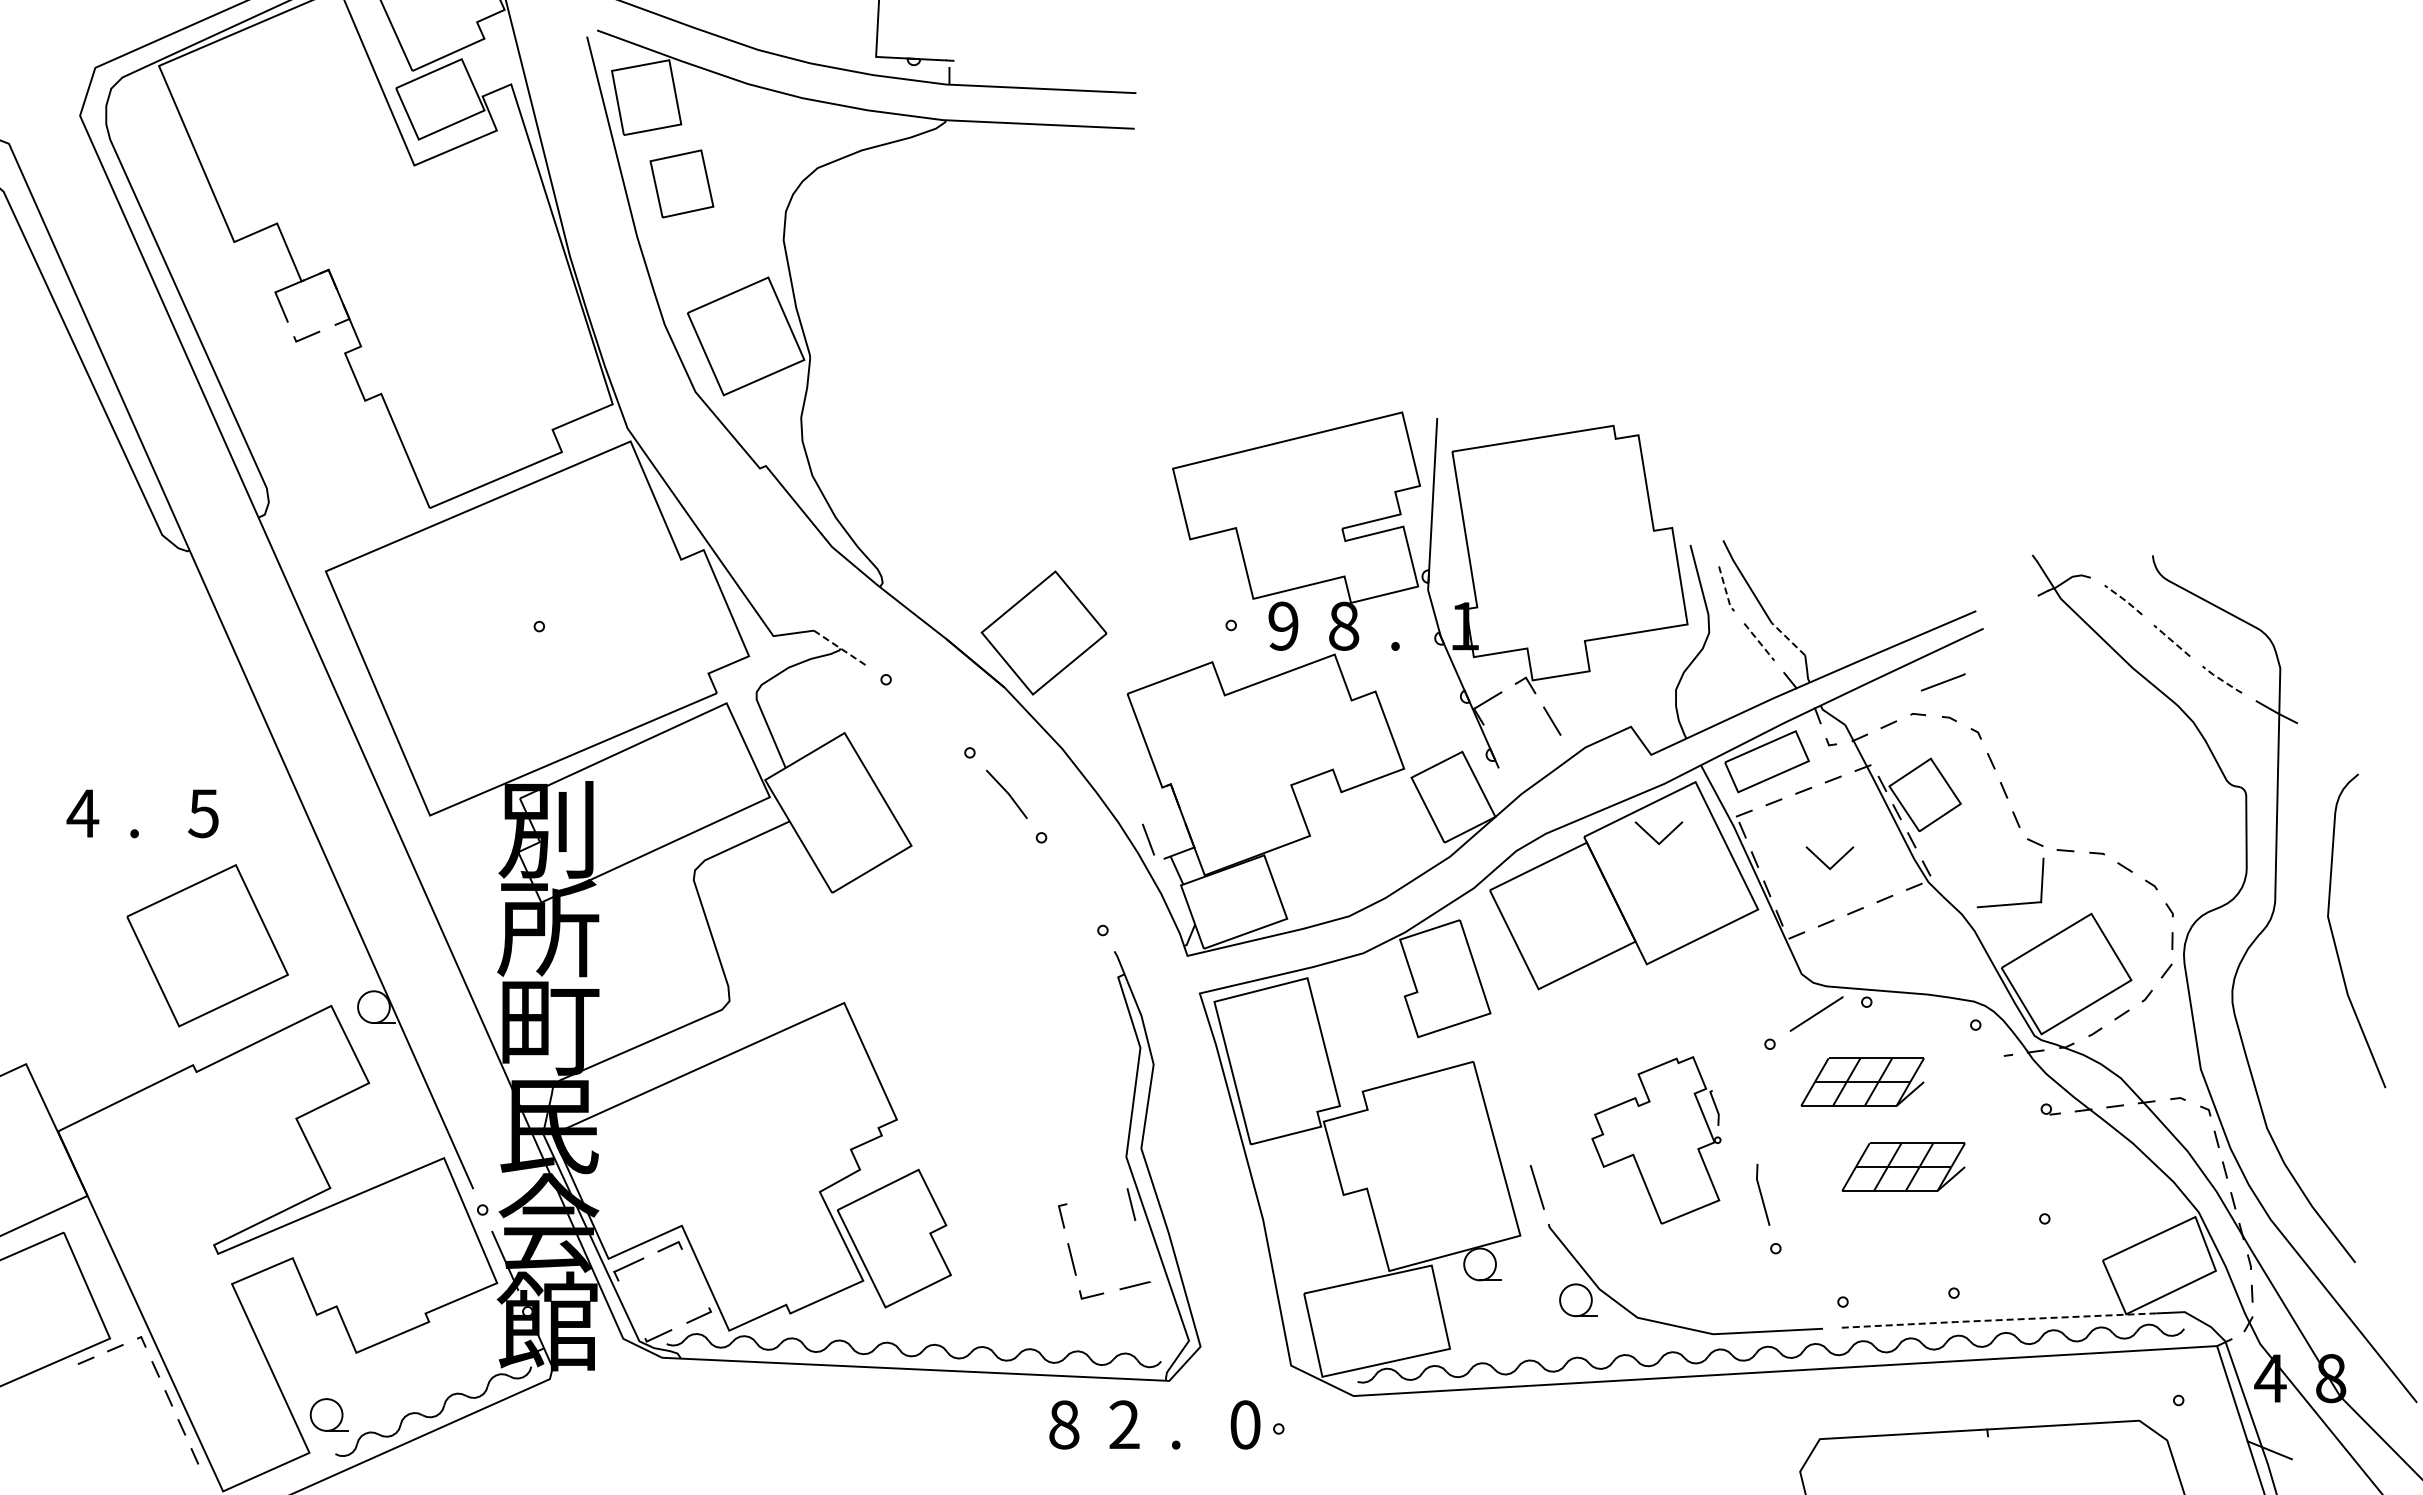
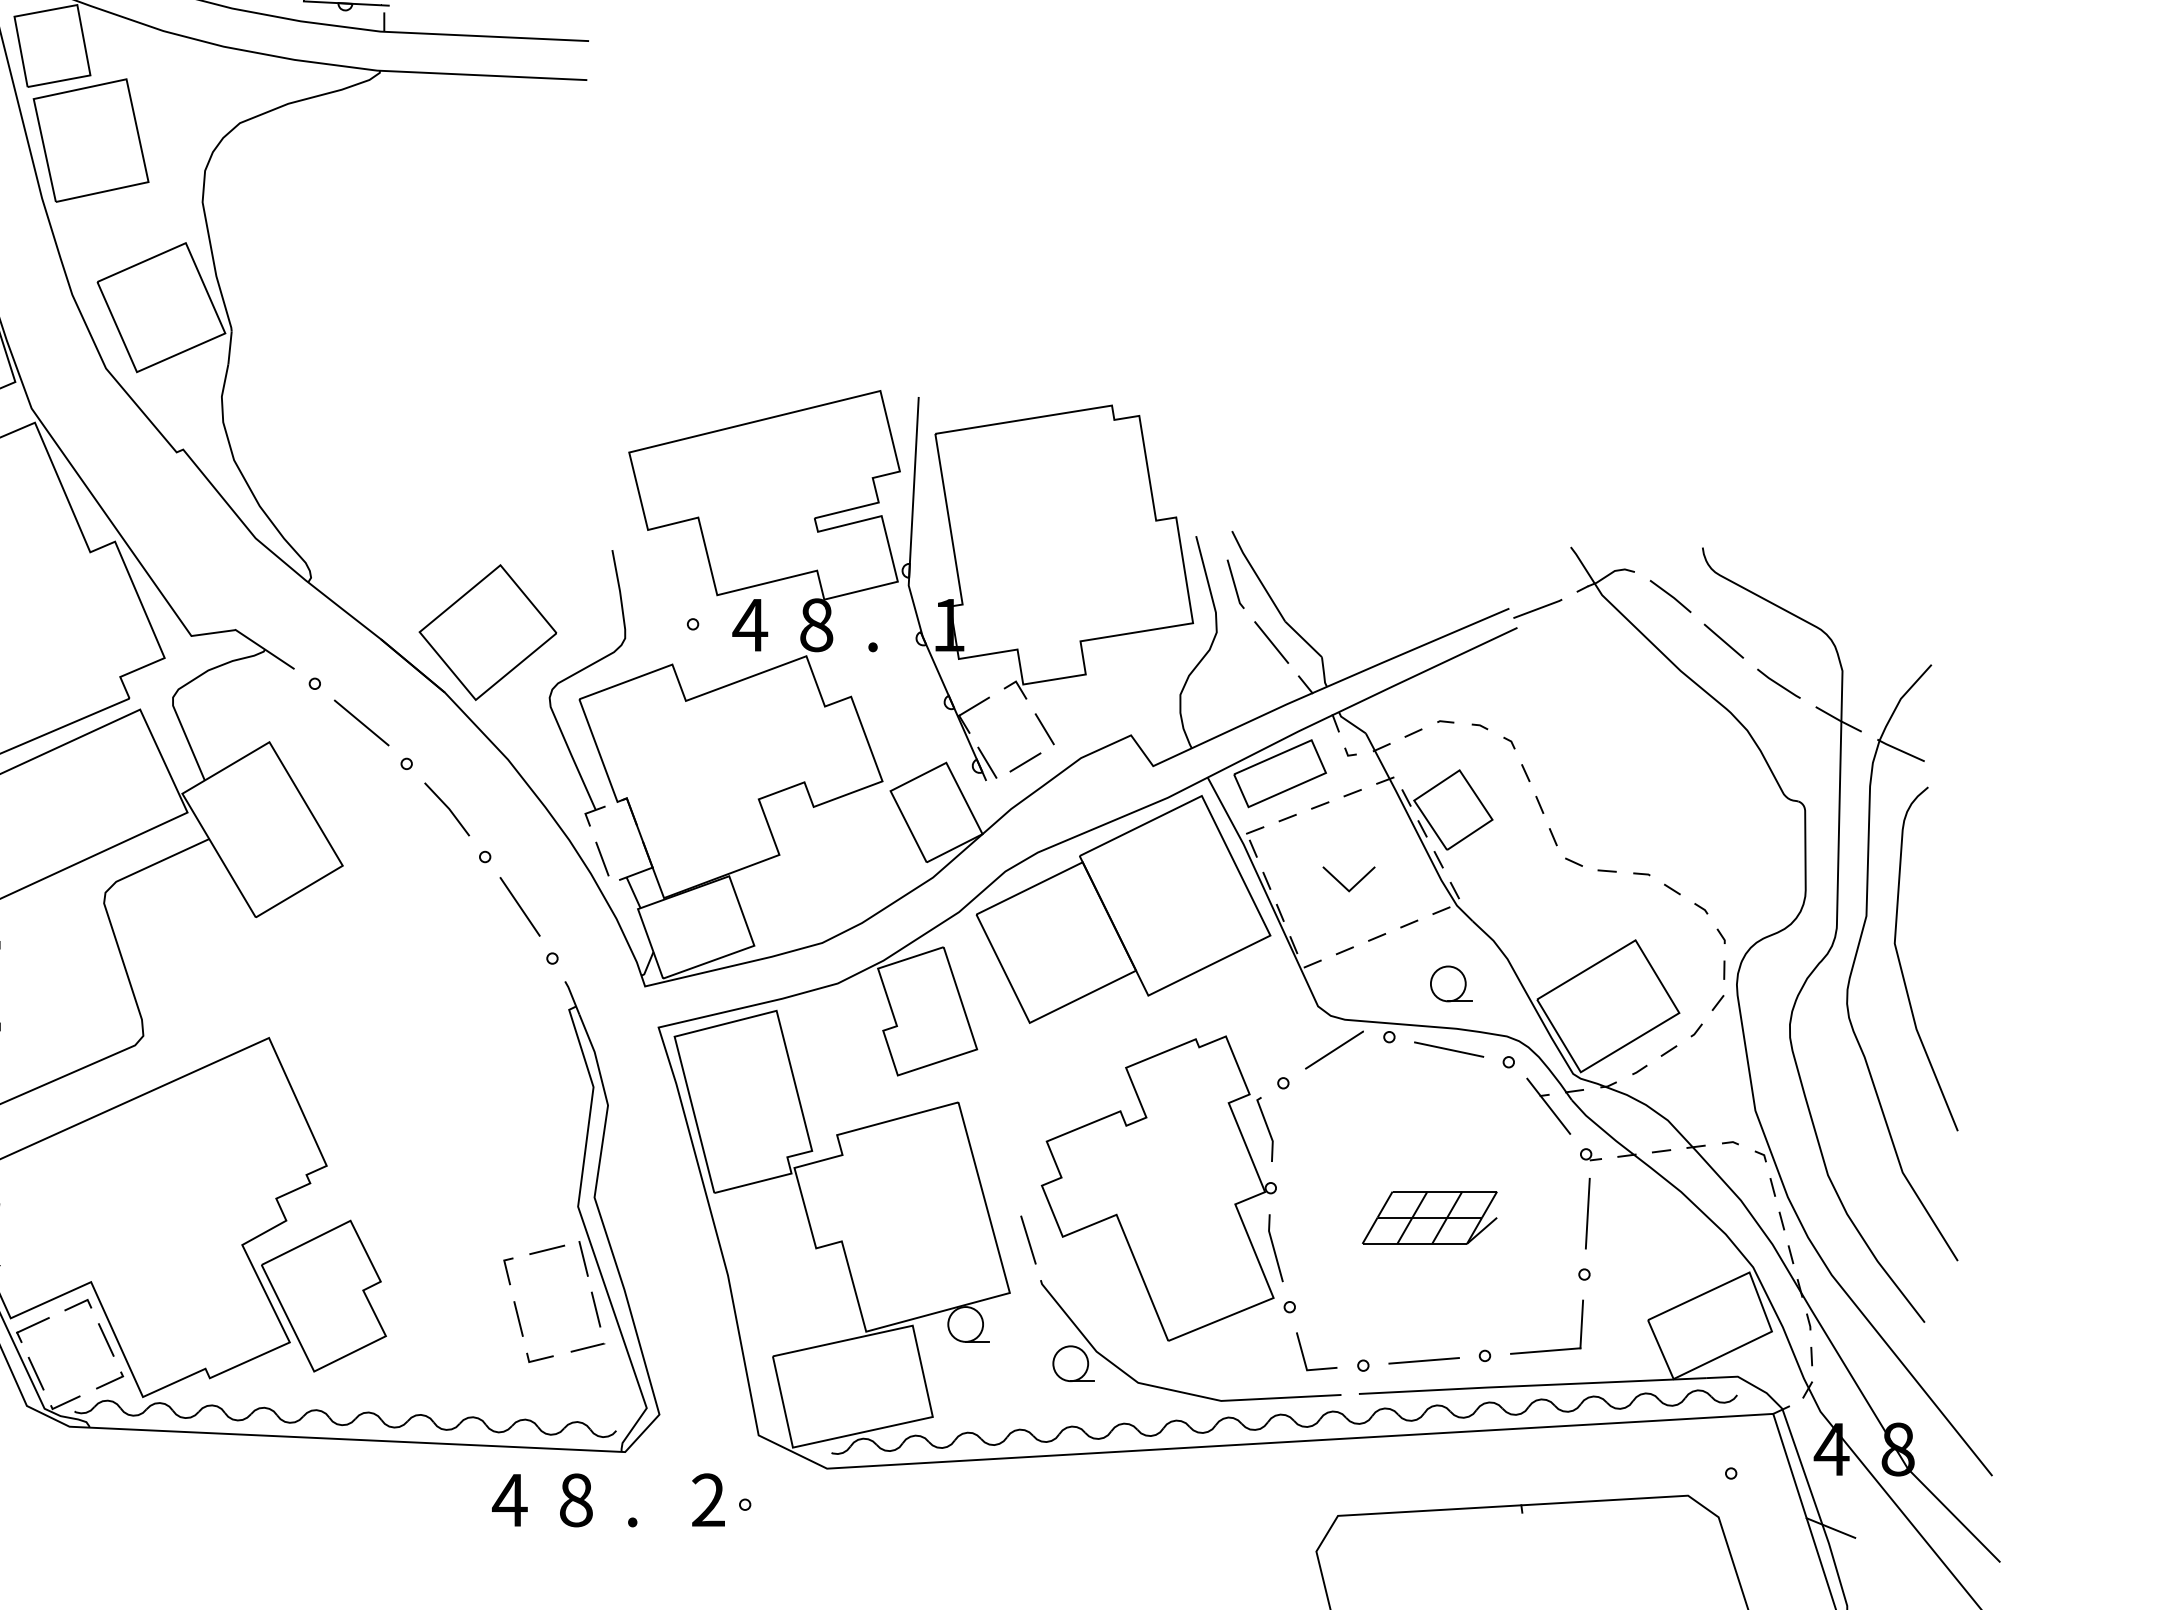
part: (681, 183) -> (90, 140), size x1.67
line: (1725, 590) -> (1234, 586), dashed -> solid
line: (2124, 599) -> (1671, 595), dashed -> solid
text: (1283, 625) -> (750, 624), 9 -> 4
line: (1788, 638) -> (1303, 638), dashed -> solid
line: (2171, 640) -> (1723, 640), dashed -> solid
line: (1759, 642) -> (1271, 643), dashed -> solid
line: (840, 648) -> (264, 649), dashed -> solid
part: (1126, 670) -> (578, 673), added
line: (2221, 679) -> (1778, 683), dashed -> solid
line: (1942, 682) -> (1537, 609), moved
line: (928, 715) -> (361, 722), added
line: (1499, 751) -> (986, 762), added
line: (1534, 751) -> (1025, 762), added
line: (1653, 837) -> (1155, 856), removed
line: (1073, 883) -> (520, 907), added
part: (2010, 903) -> (1546, 1349), moved
part: (2295, 921) -> (1859, 948), added
part: (1922, 953) -> (1450, 983), added
line: (1921, 1013) -> (1449, 1049), added
line: (2011, 1065) -> (1547, 1106), added
part: (1862, 1081) -> (1384, 1124), removed
part: (1656, 1140) -> (1158, 1188), size x1.67
line: (2047, 1163) -> (1587, 1213), added
line: (1097, 1196) -> (546, 1250), added
line: (1142, 1250) -> (595, 1309), added
line: (695, 1278) -> (106, 1339), added
line: (1789, 1293) -> (1304, 1356), added
line: (1898, 1297) -> (1424, 1360), added
line: (631, 1308) -> (35, 1372), added
line: (1997, 1320) -> (1532, 1385), dashed -> solid
text: (1063, 1424) -> (509, 1499), 8 -> 4
text: (1124, 1424) -> (576, 1499), 2 -> 8
text: (1245, 1424) -> (708, 1499), 0 -> 2

